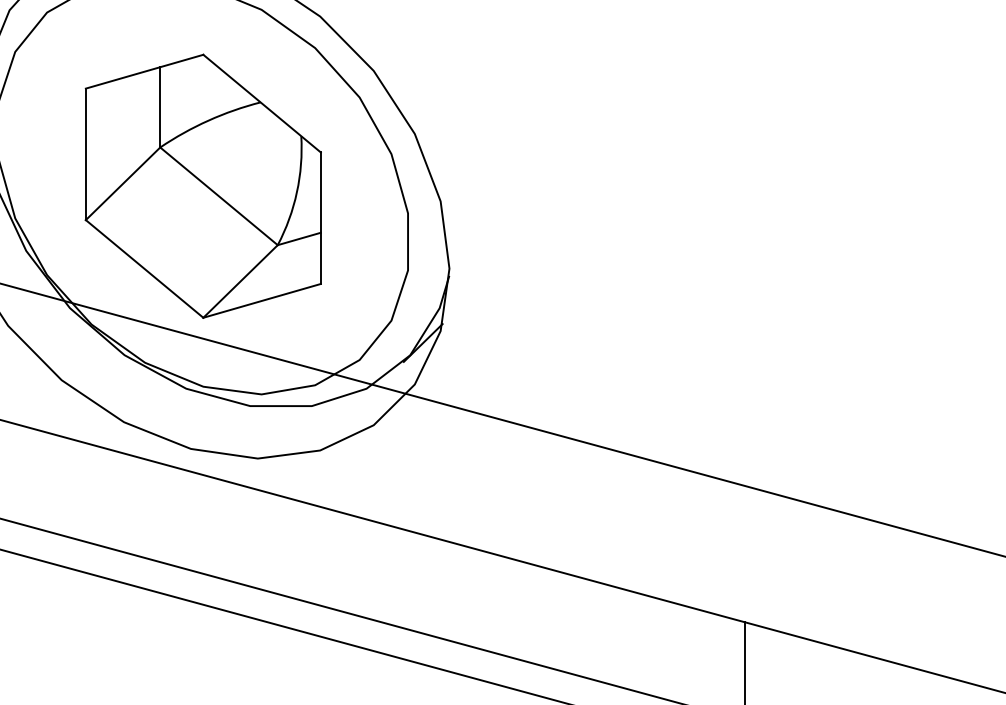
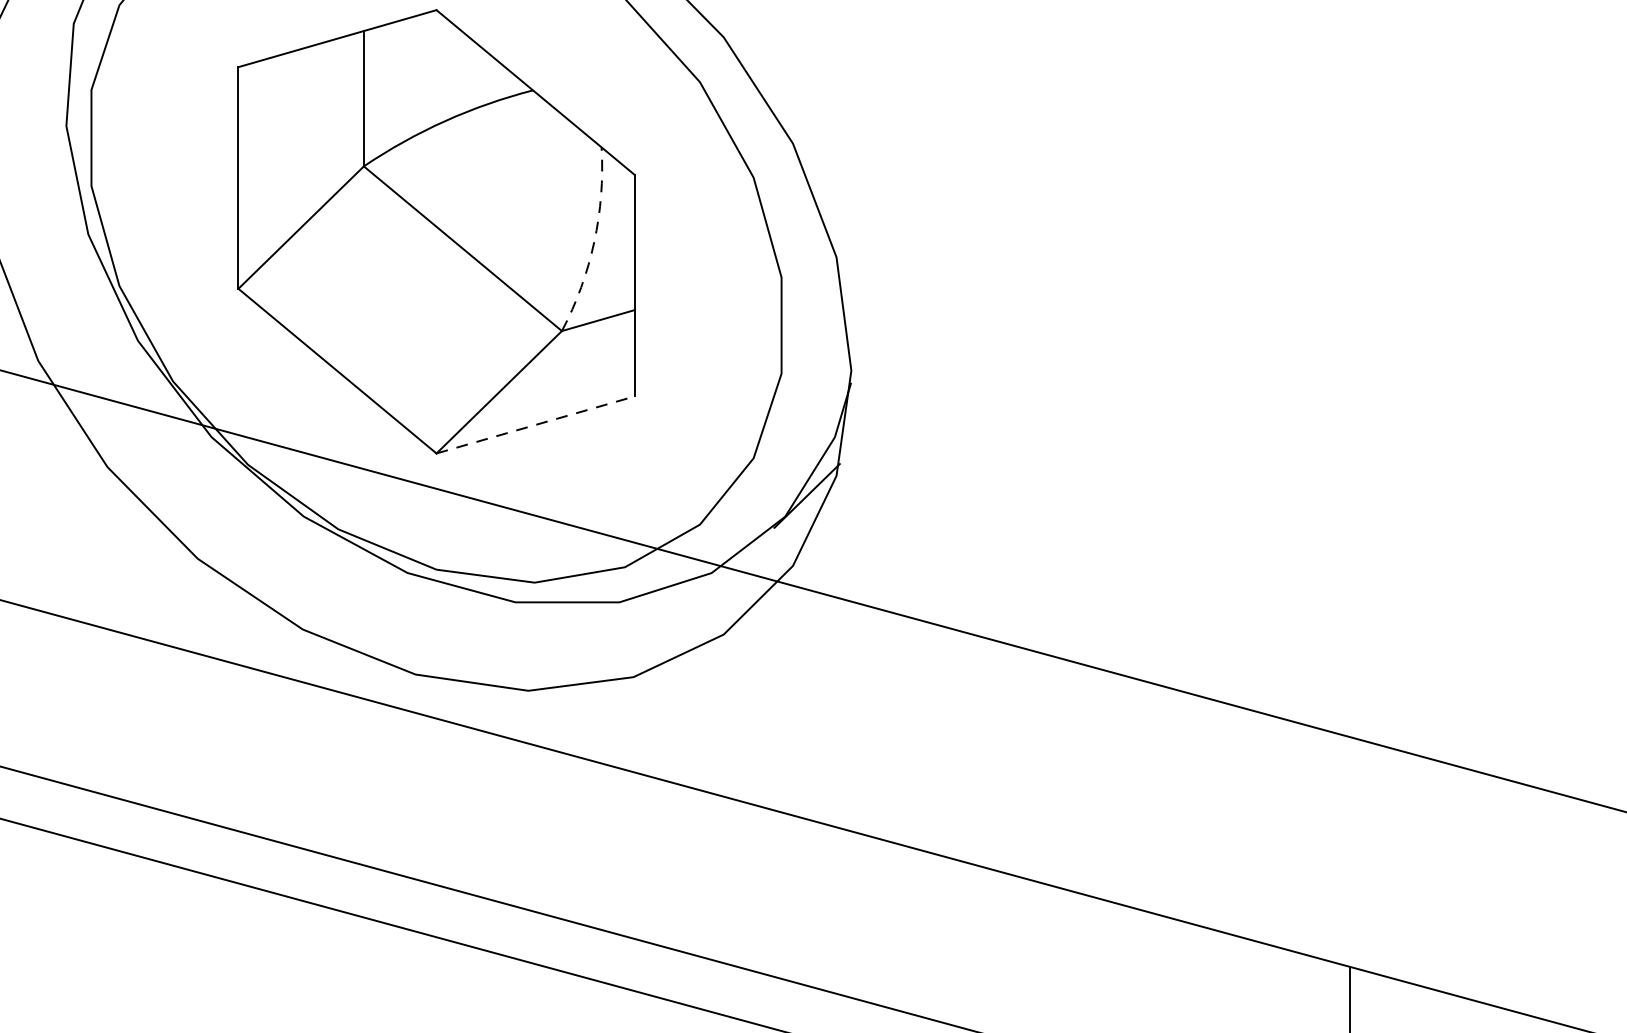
arc: (296, 192) -> (593, 242), solid -> dashed
line: (262, 300) -> (536, 424), solid -> dashed

